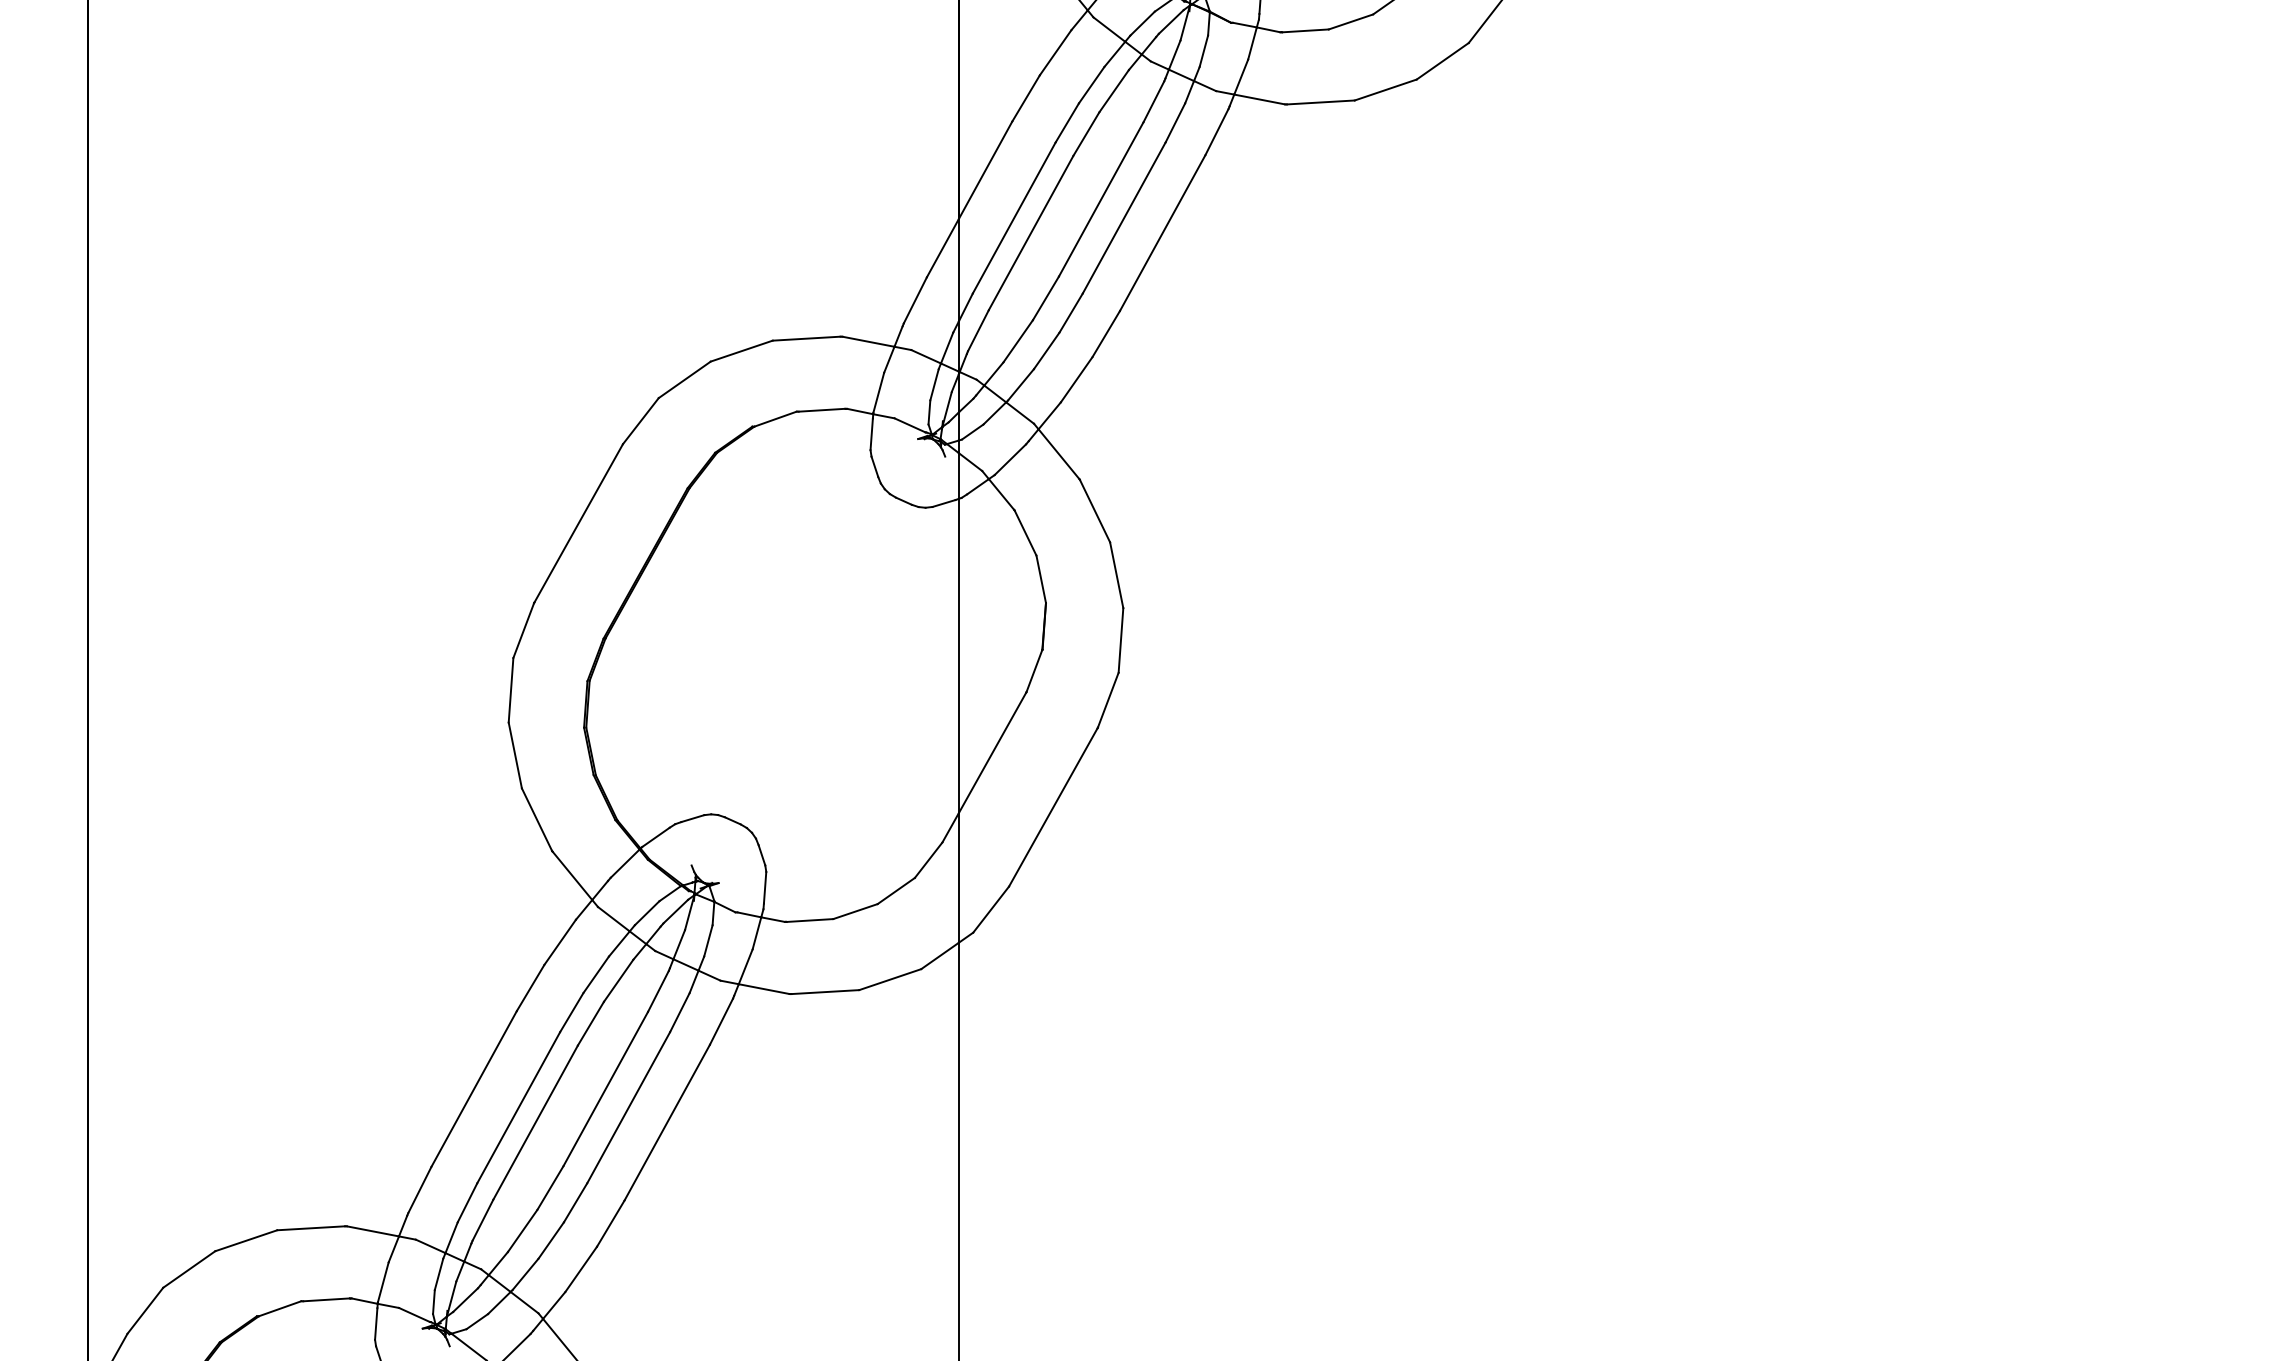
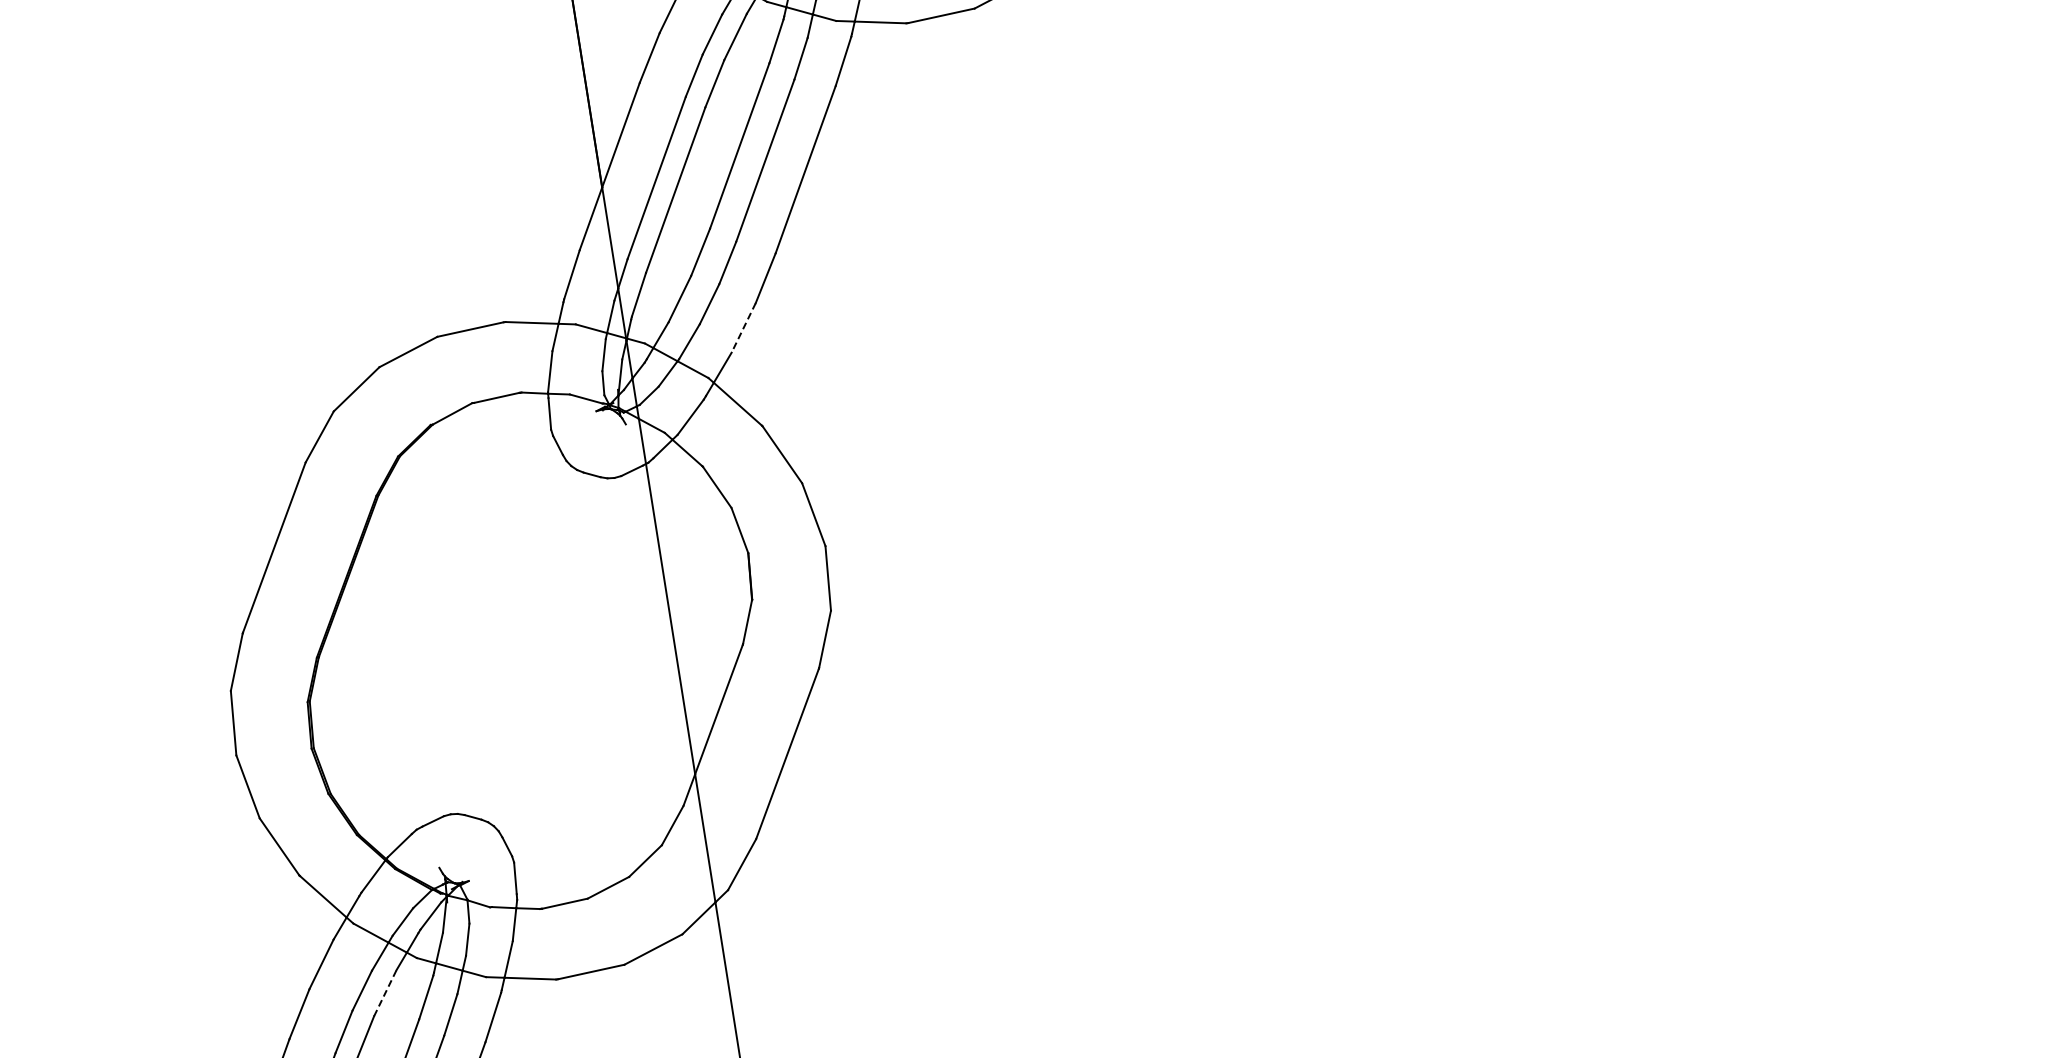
line: (1076, 379) -> (743, 327), solid -> dashed
line: (618, 980) -> (385, 992), solid -> dashed

